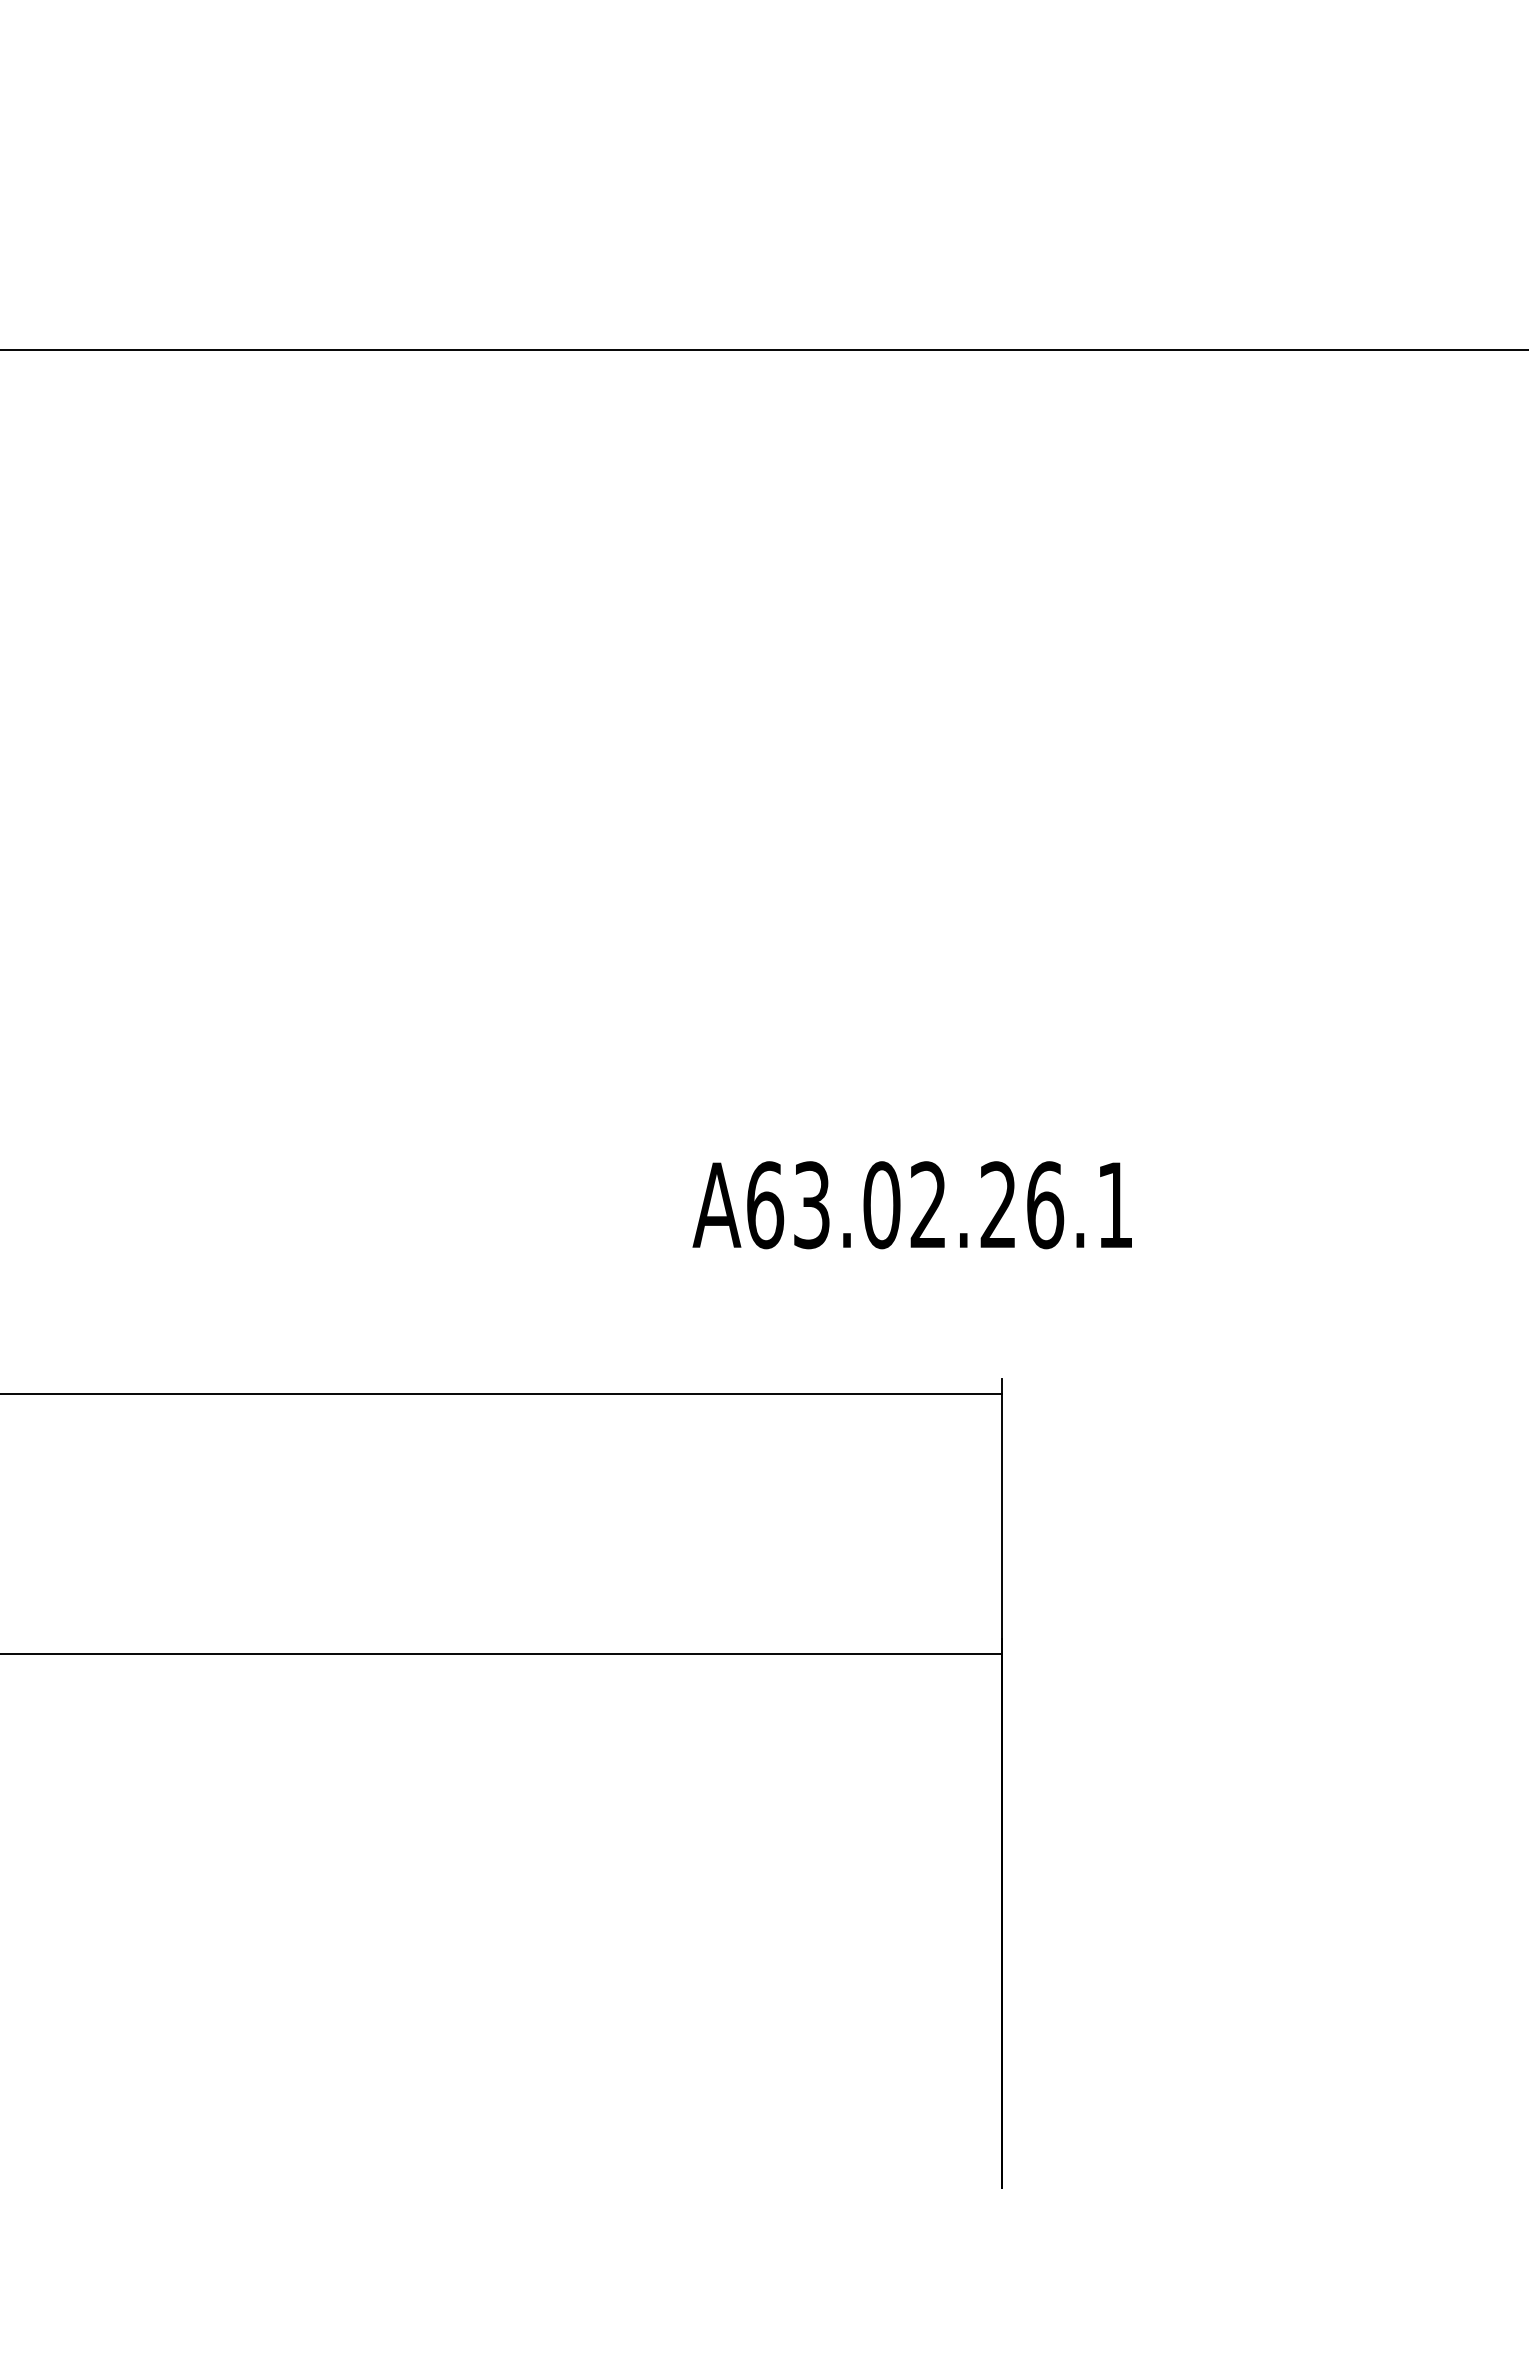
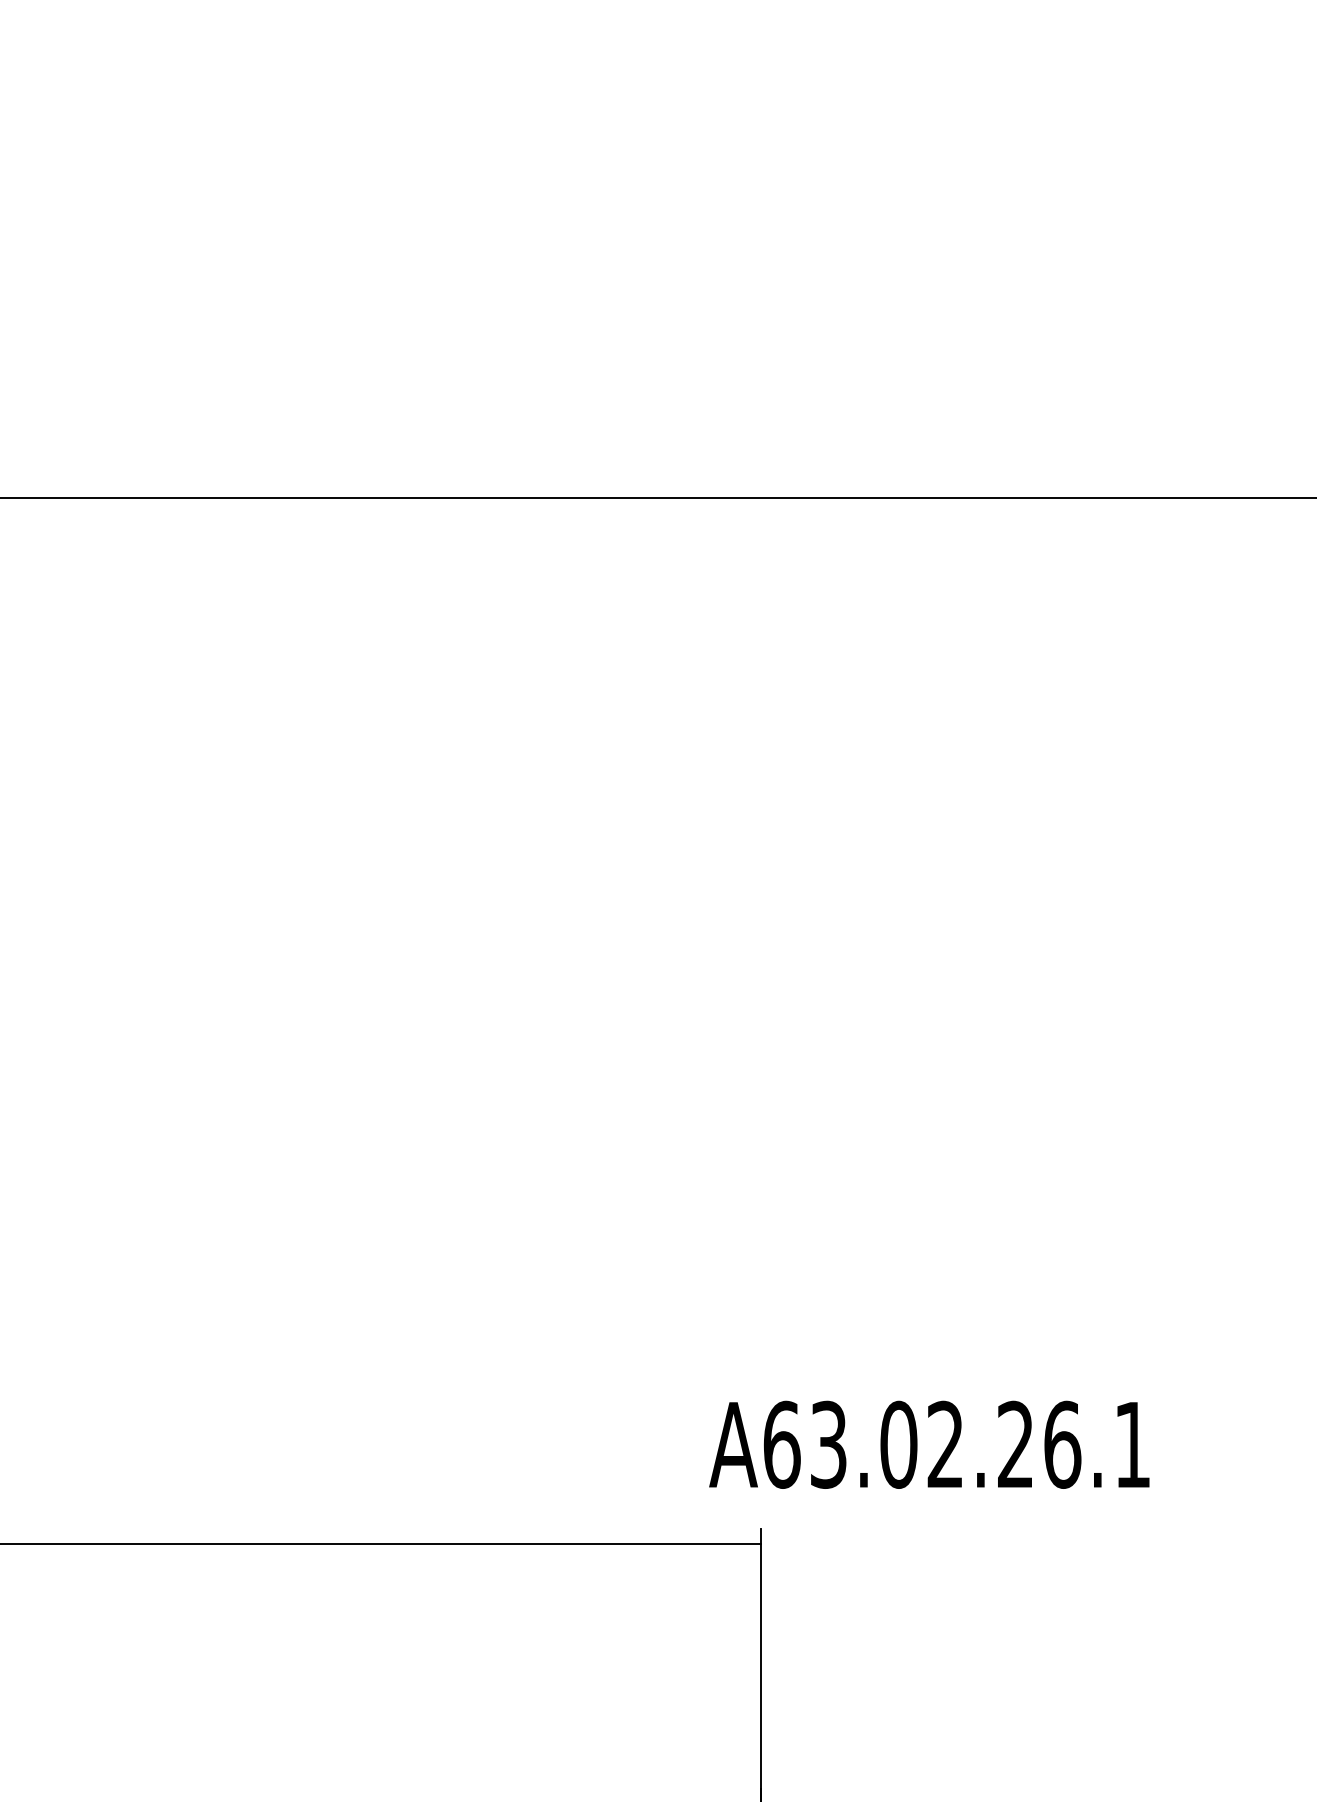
text: (911, 1205) -> (928, 1445), moved

